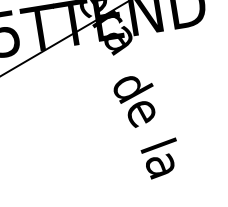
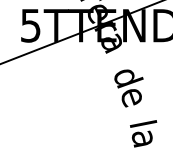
text: (135, 101) -> (128, 88), moved
text: (160, 158) -> (143, 133), moved

